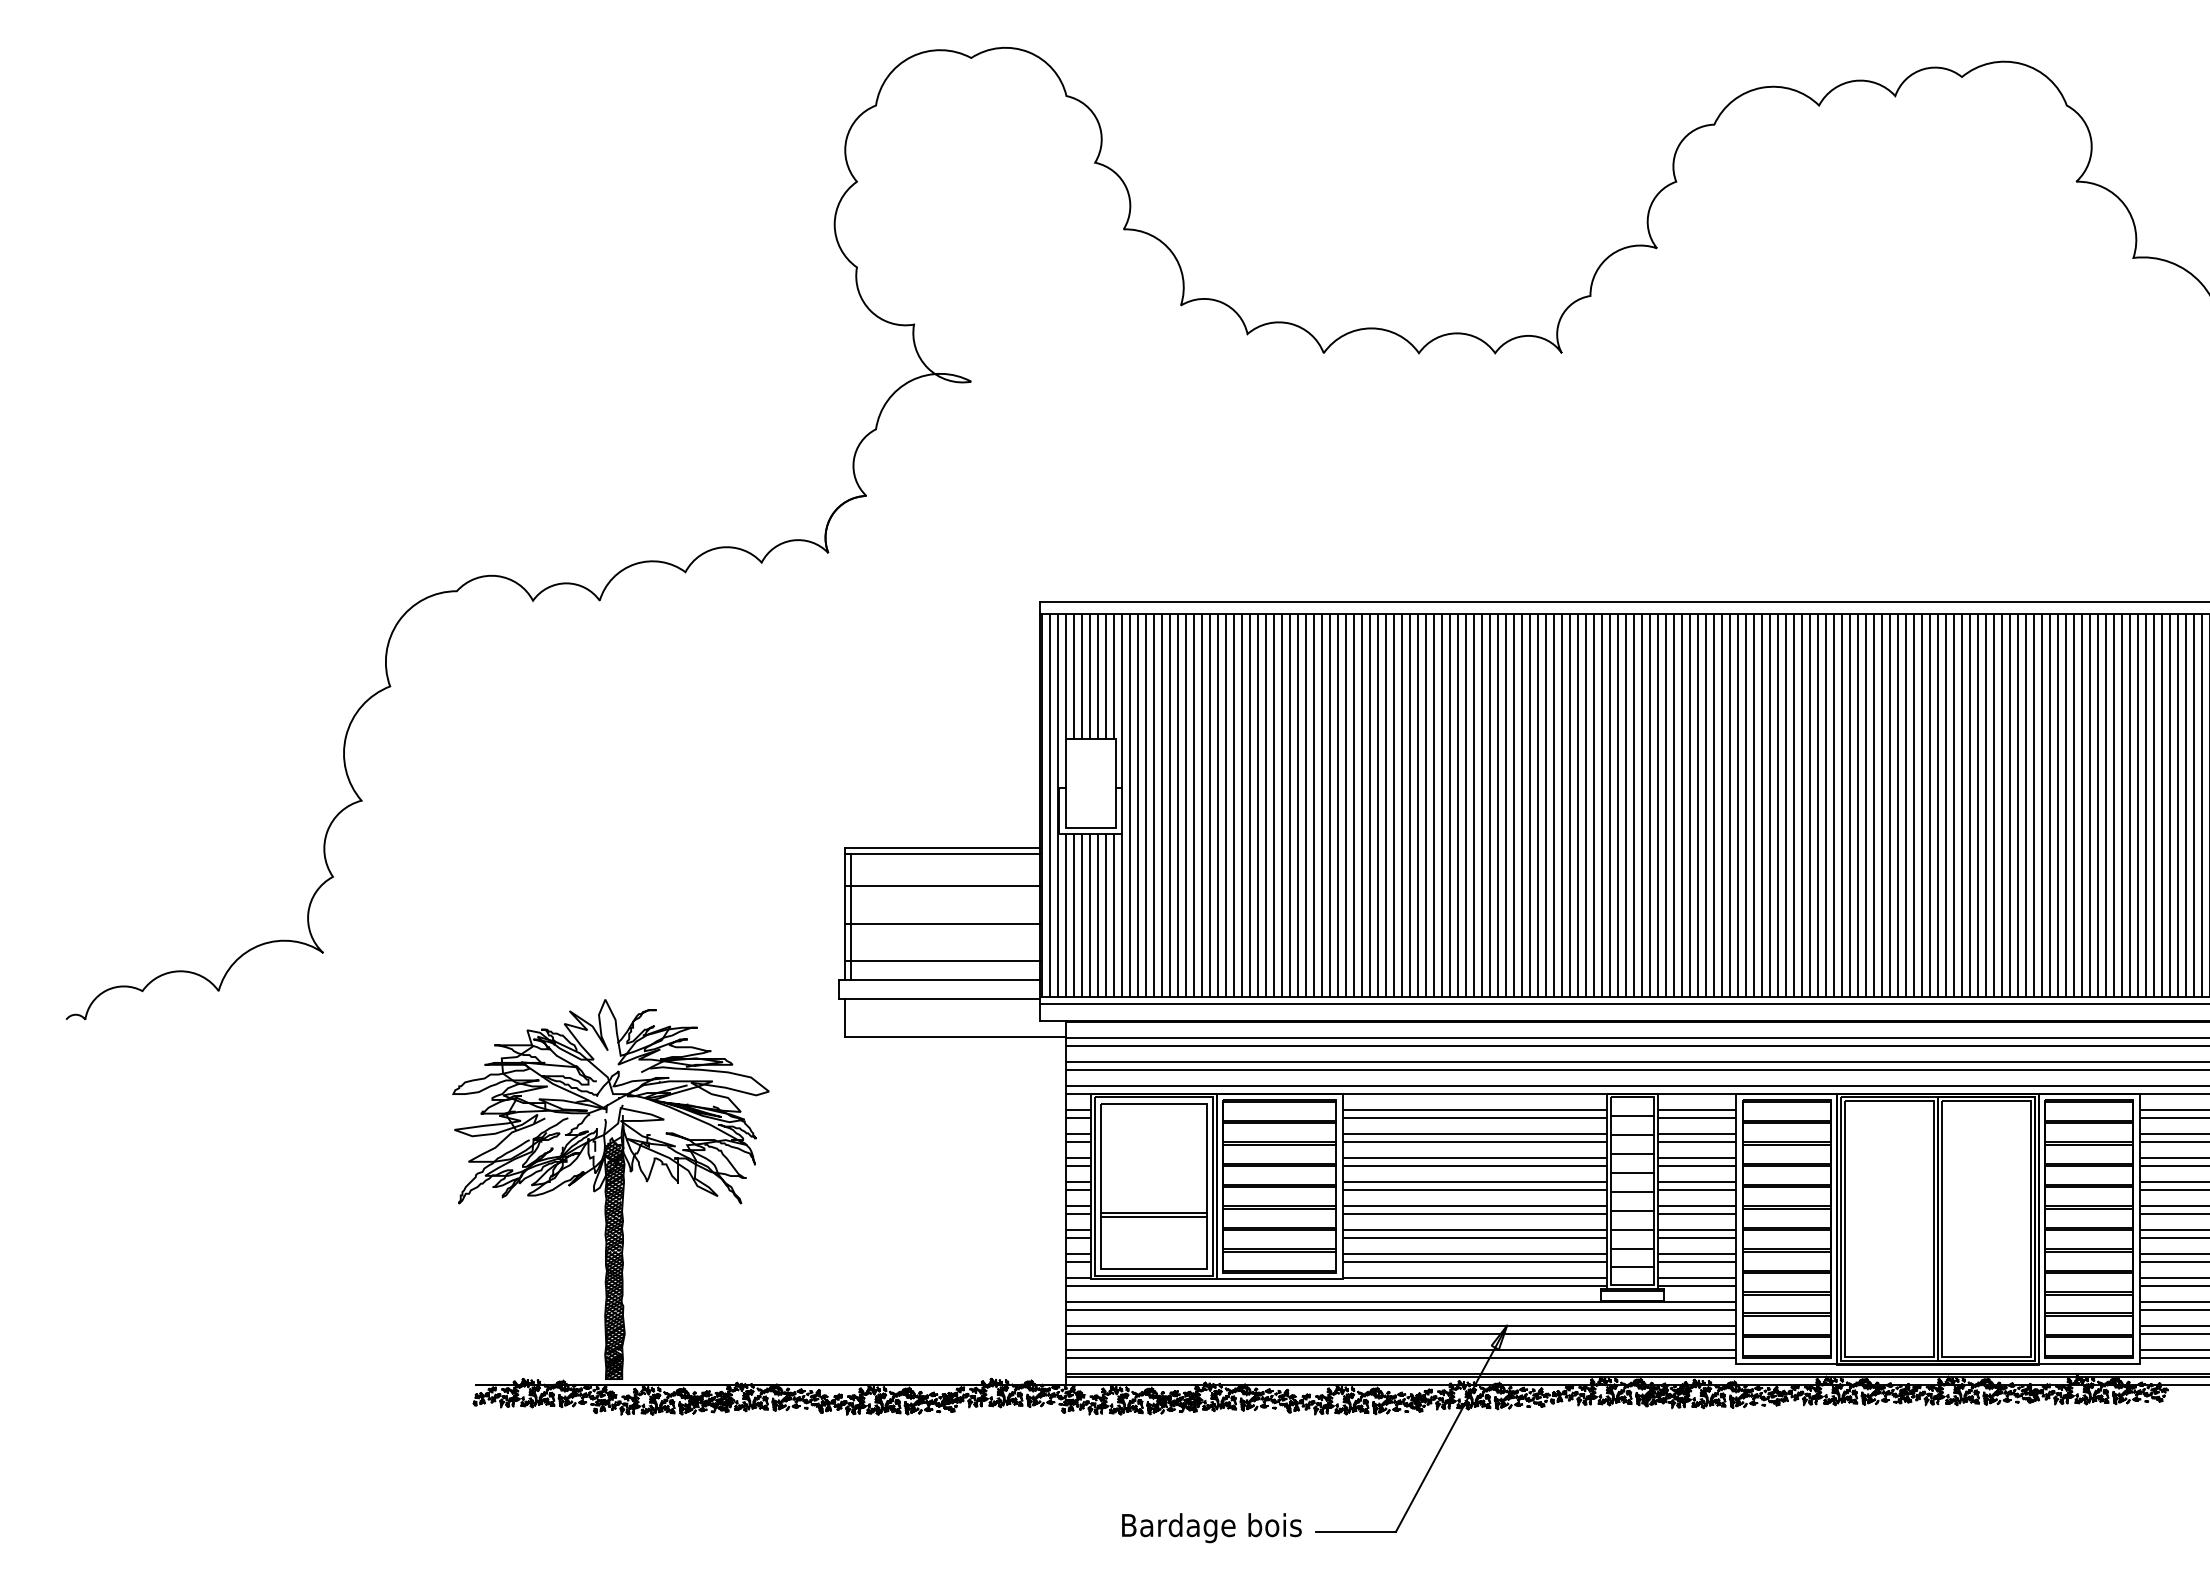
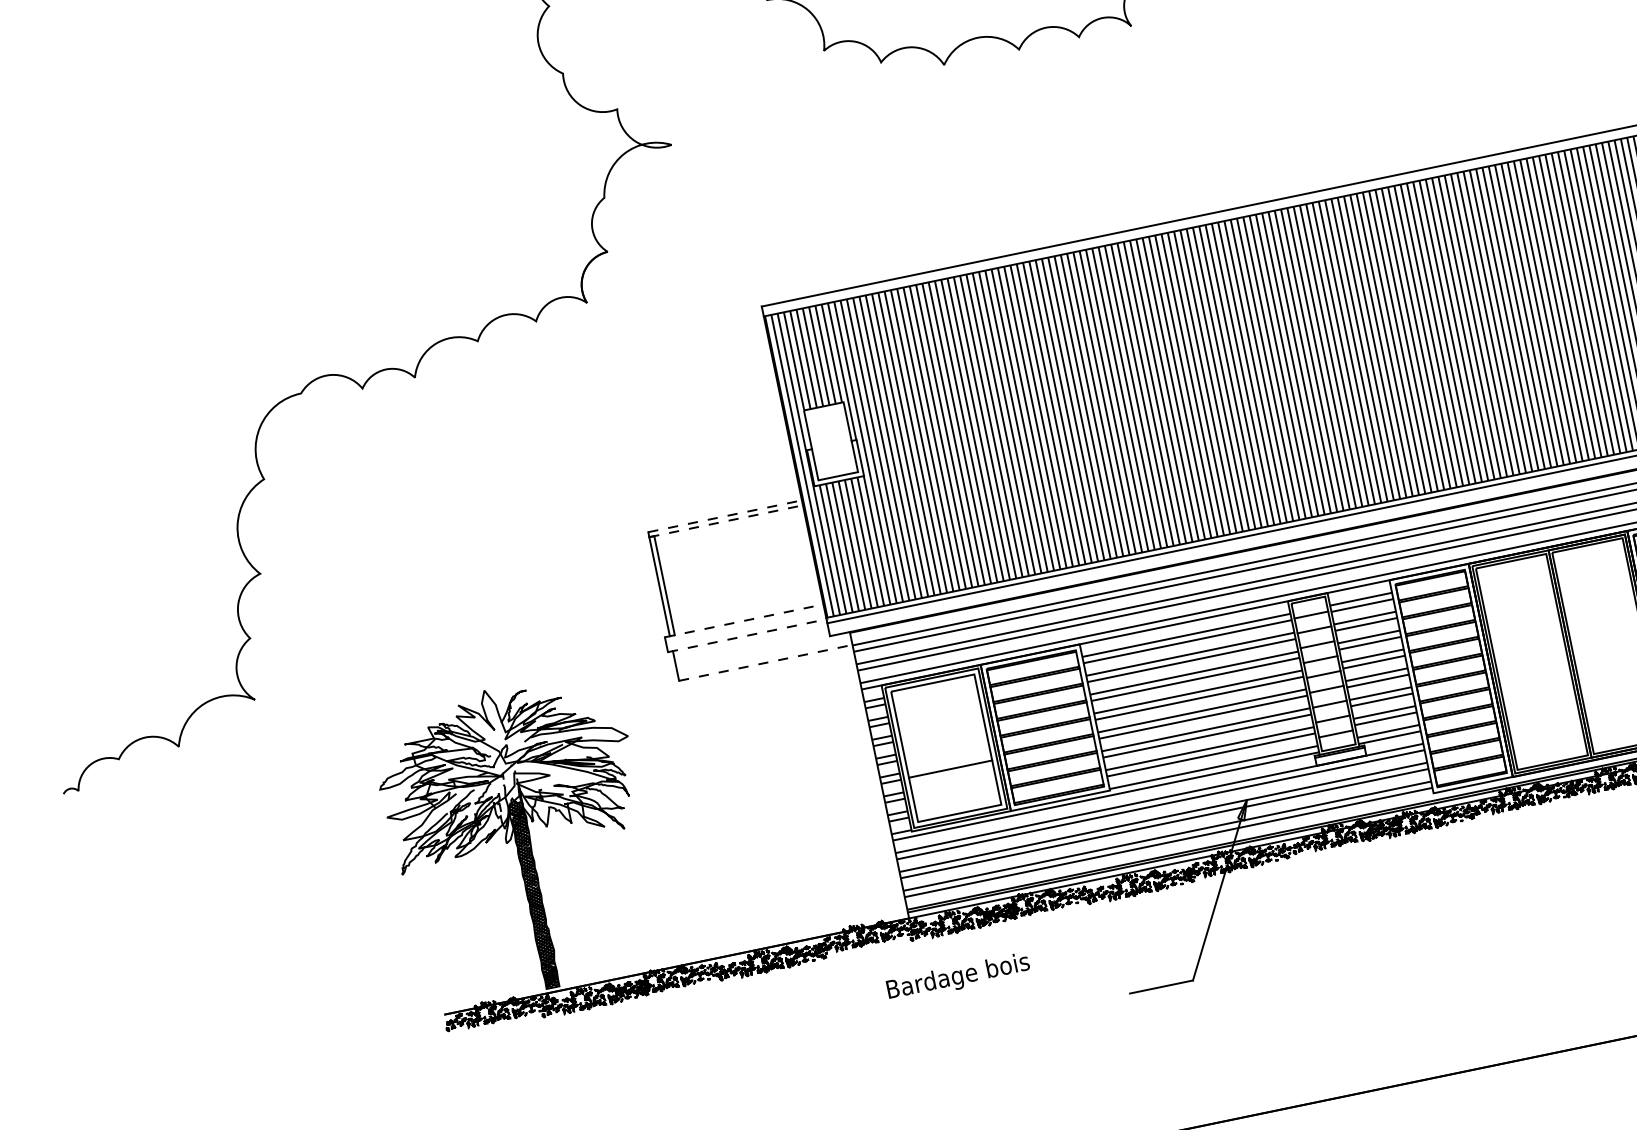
line: (942, 847) -> (724, 515), solid -> dashed
line: (942, 854) -> (725, 521), solid -> dashed
line: (942, 885) -> (731, 545), removed
line: (942, 923) -> (737, 575), removed
line: (942, 961) -> (743, 605), removed
line: (939, 980) -> (744, 621), solid -> dashed
line: (939, 999) -> (747, 636), solid -> dashed
line: (955, 1036) -> (765, 662), solid -> dashed
line: (1153, 1216) -> (950, 771), removed
text: (1211, 1528) -> (958, 977), moved

